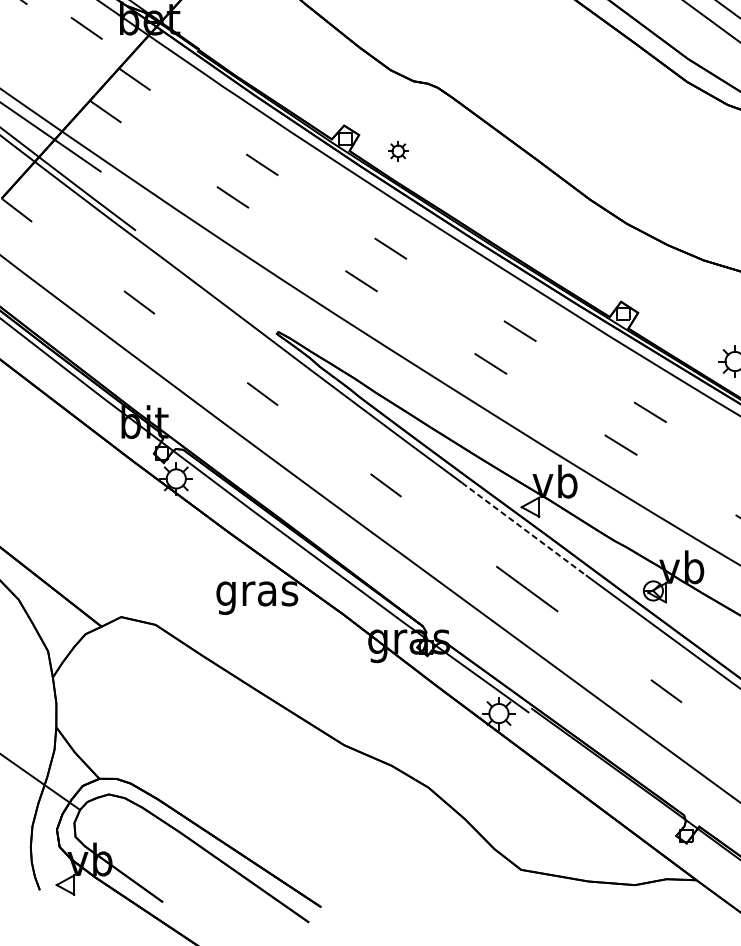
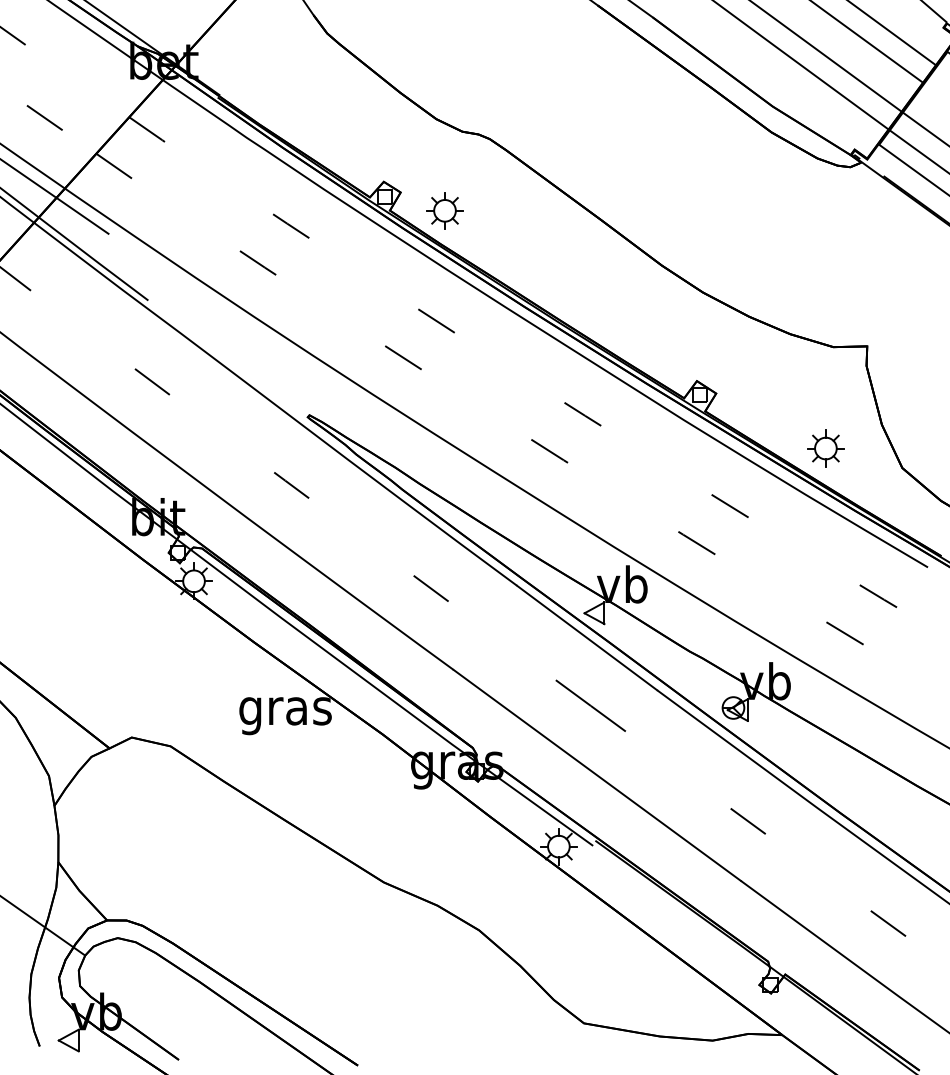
line: (86, 28) -> (44, 117), moved
part: (397, 150) -> (444, 210), size x1.67
line: (524, 529) -> (587, 638), dashed -> solid

